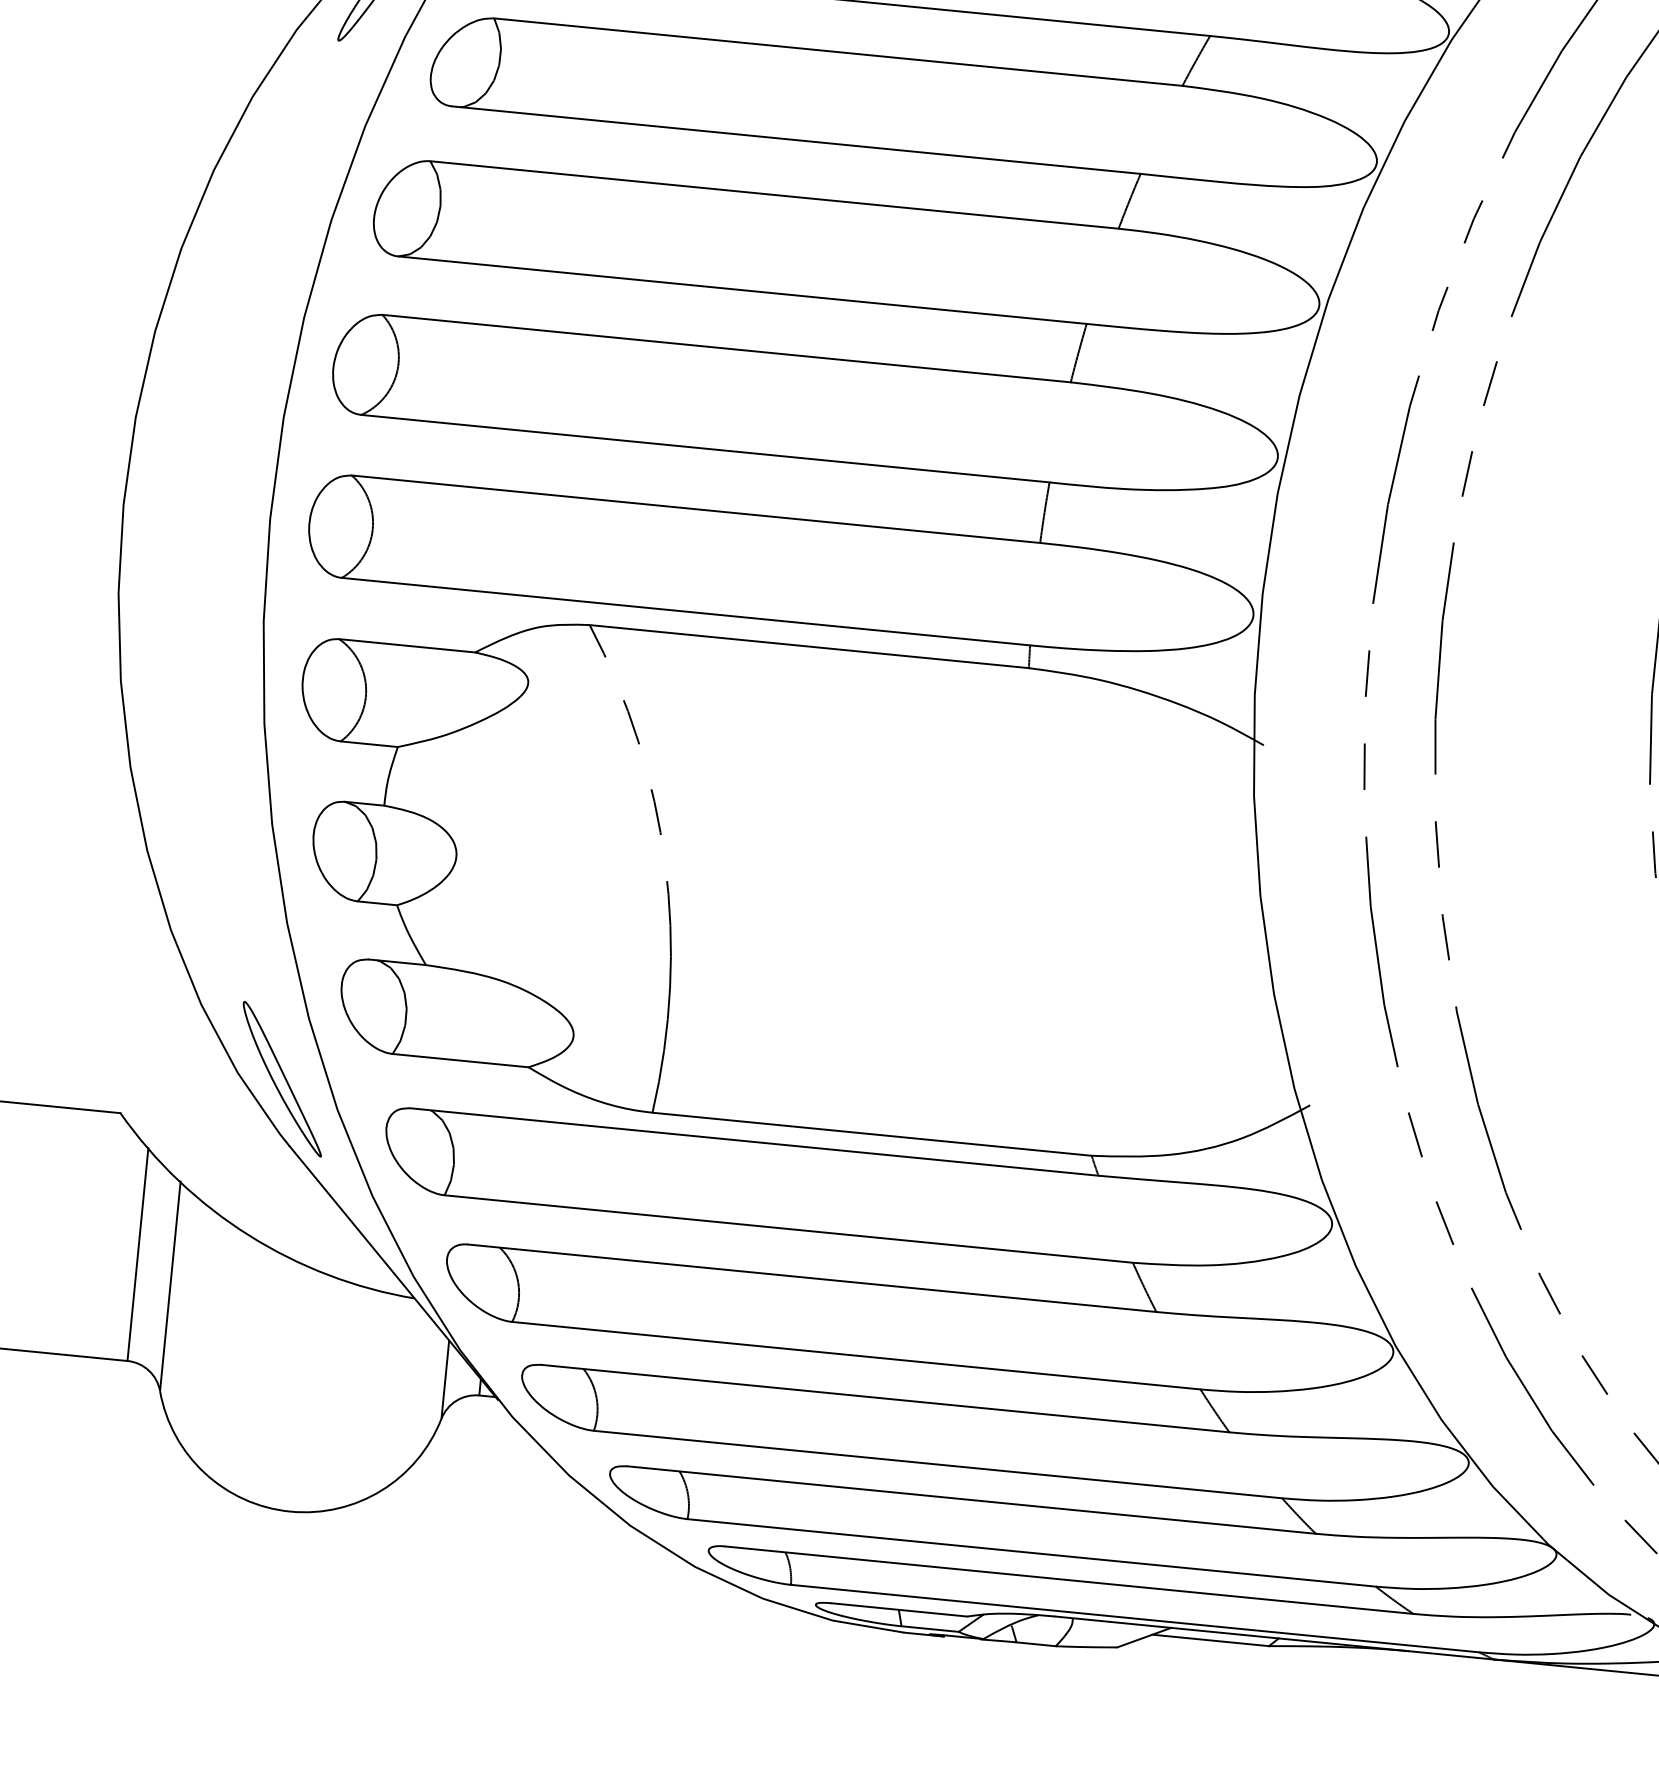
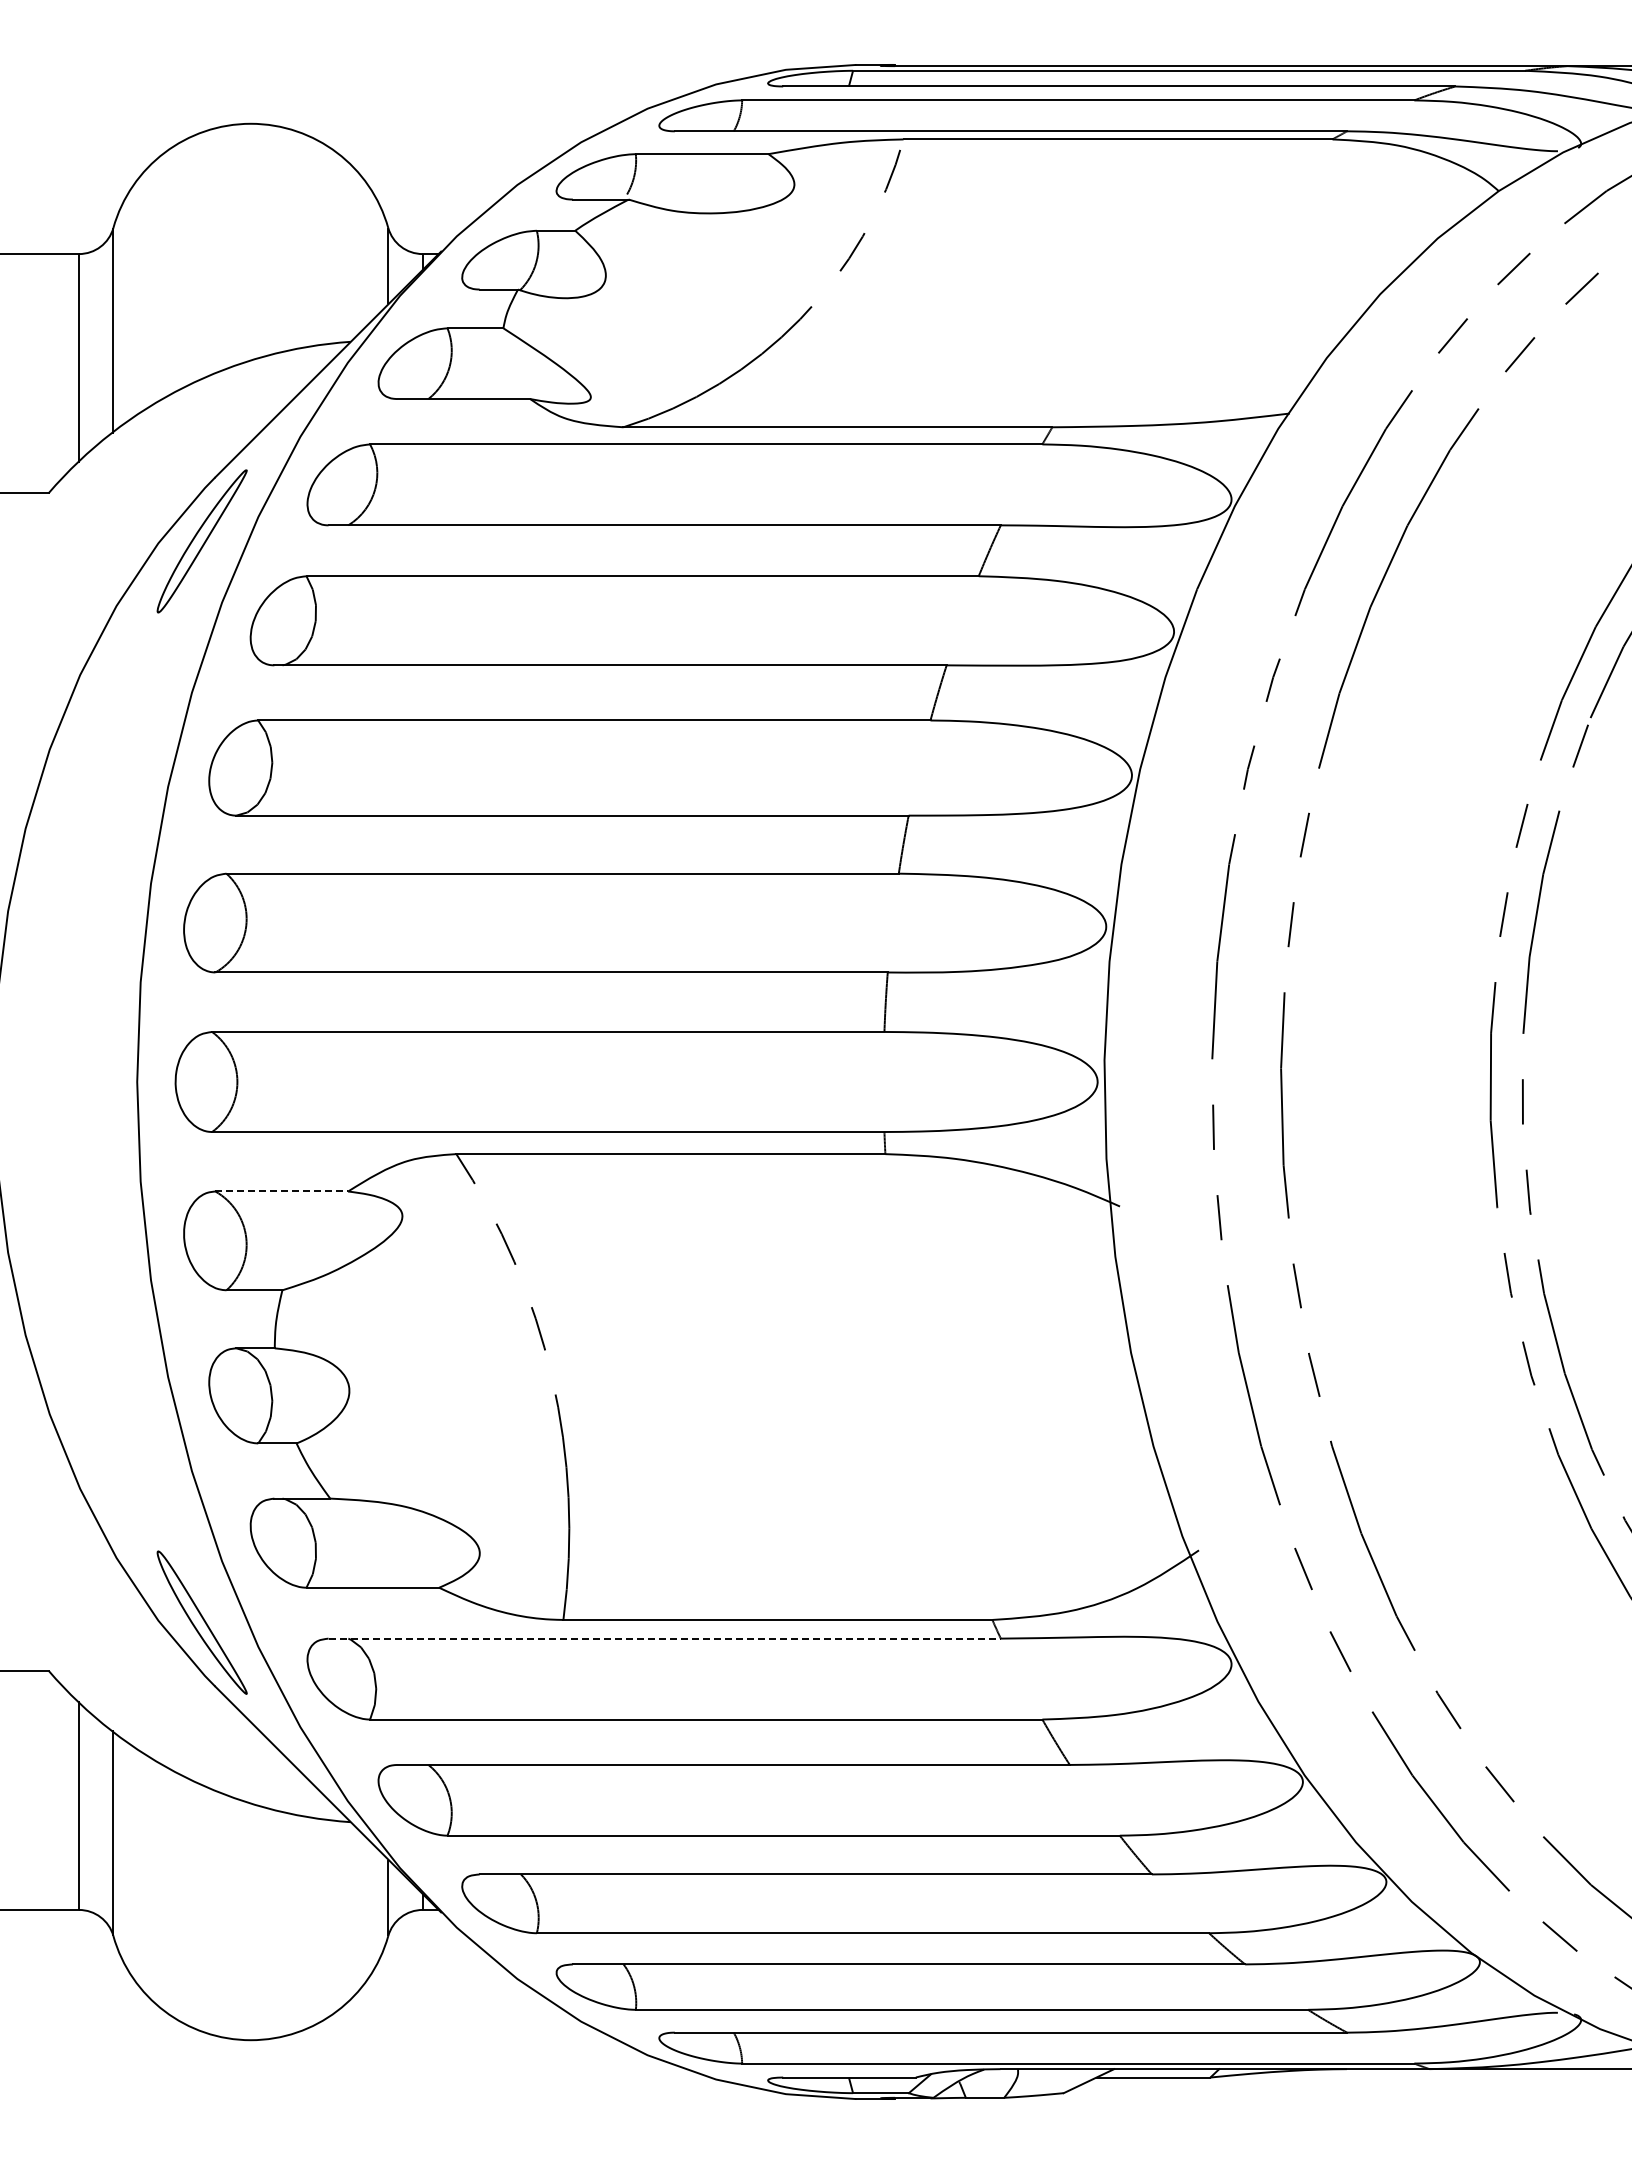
line: (407, 645) -> (282, 1191), solid -> dashed
line: (755, 1141) -> (665, 1638), solid -> dashed

